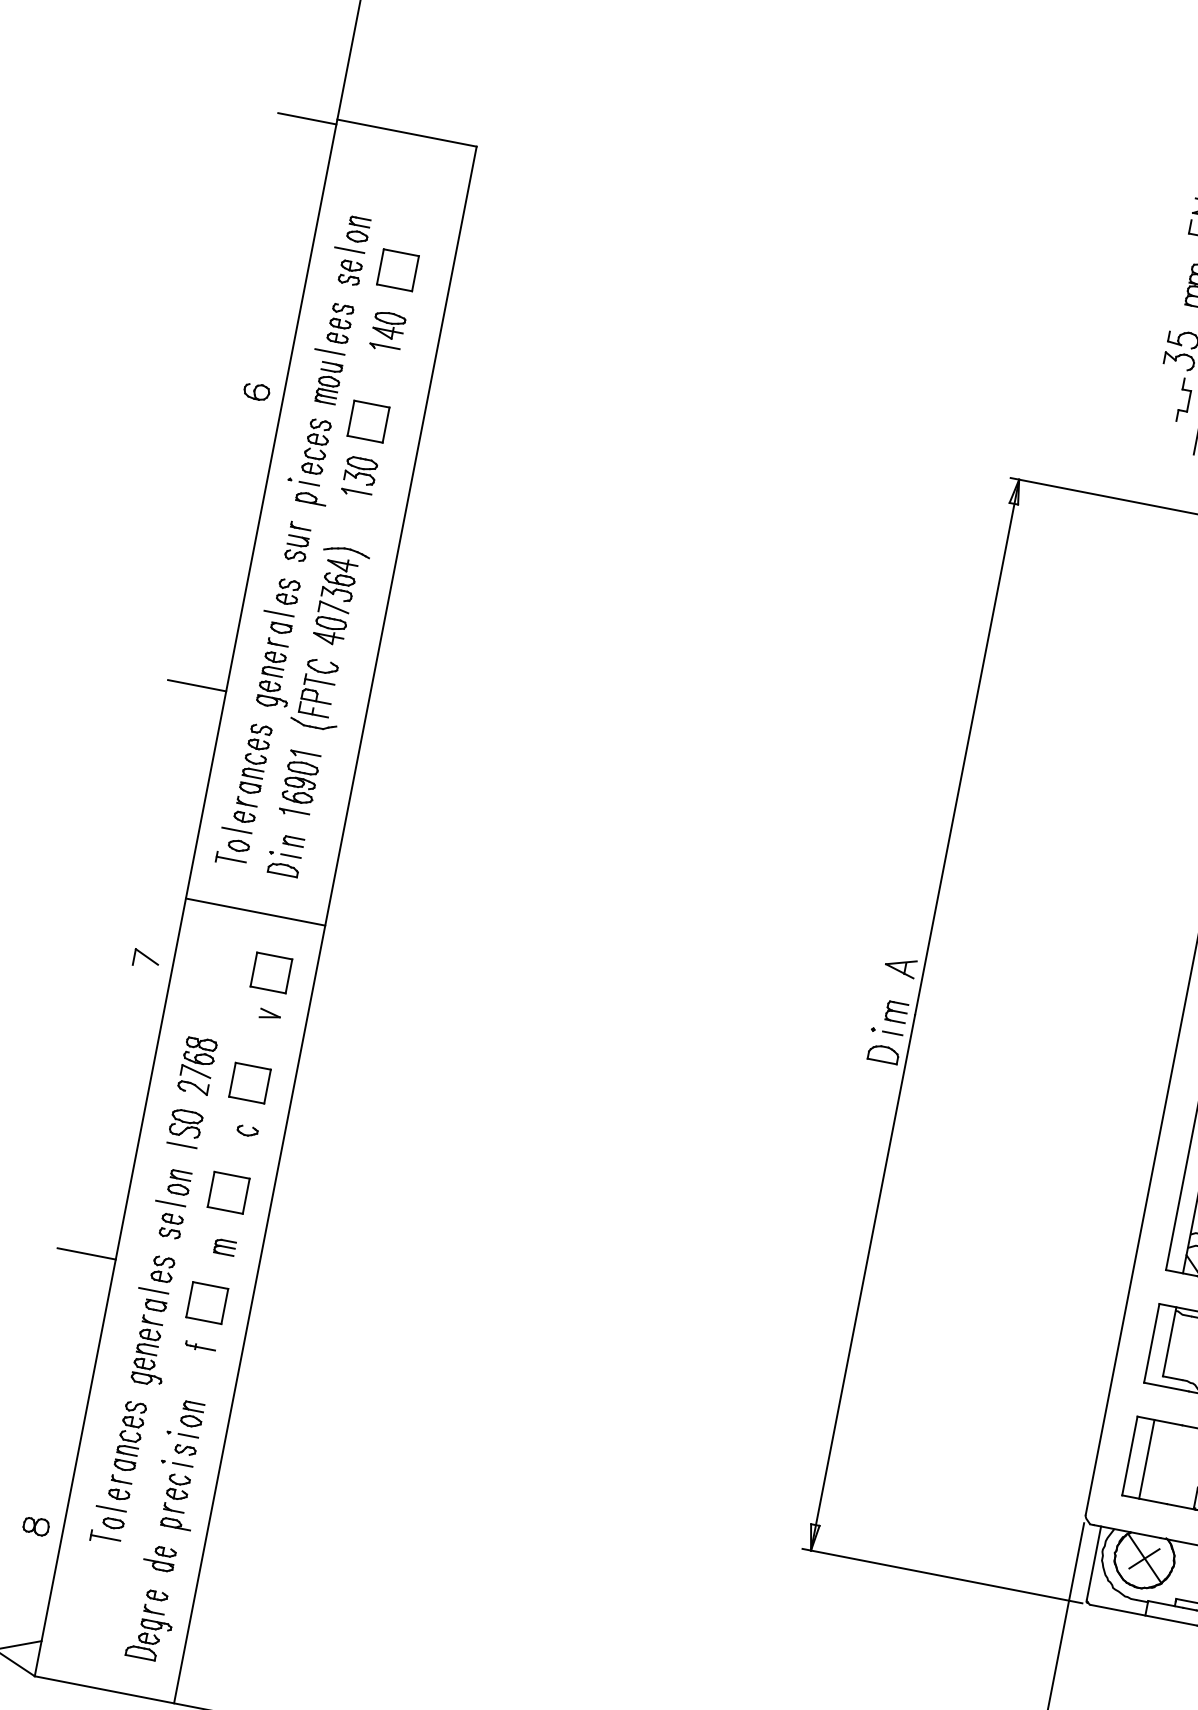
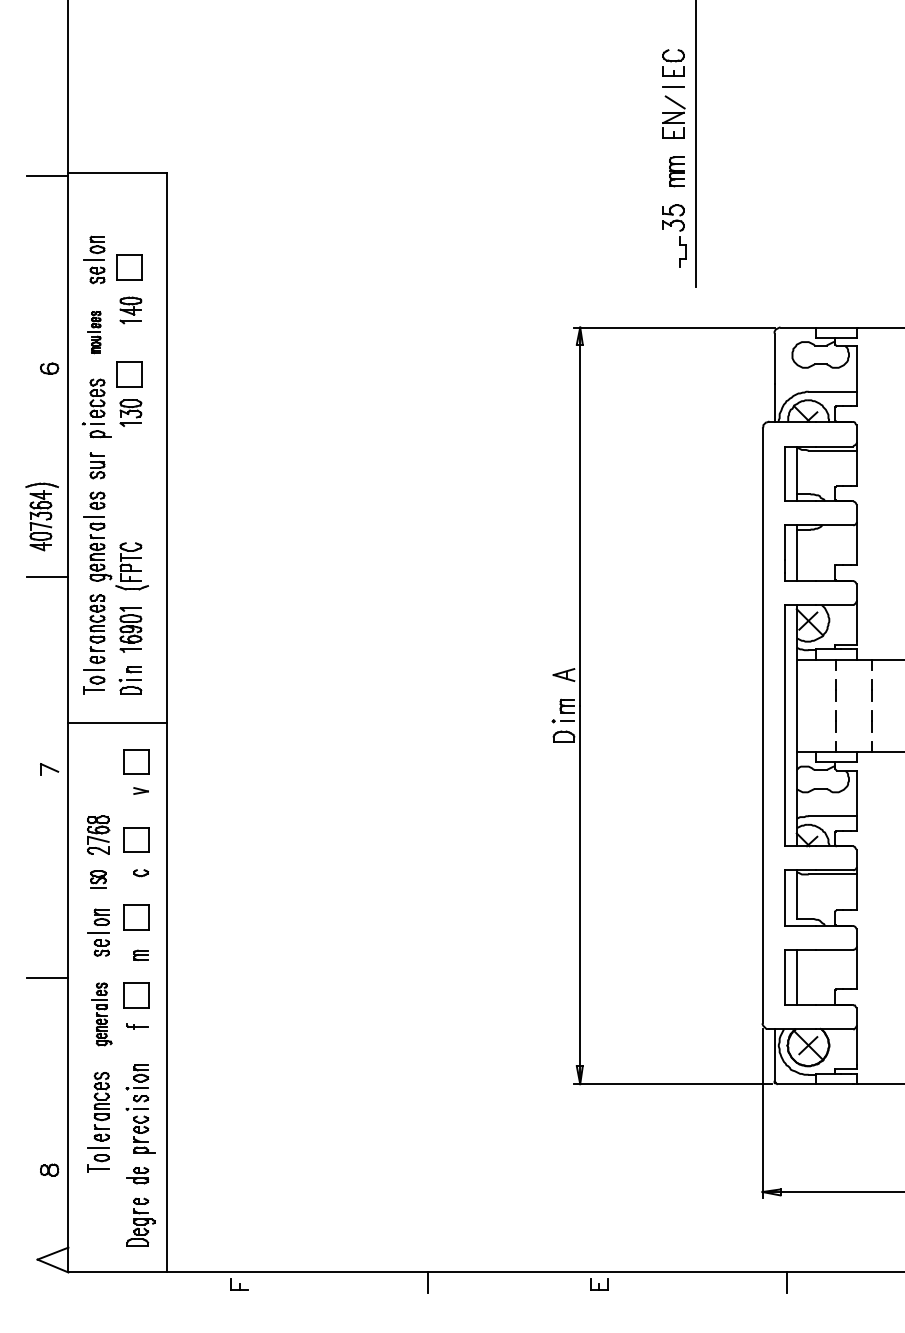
part: (330, 353) -> (94, 332), size x0.6
part: (337, 595) -> (41, 516), moved
part: (185, 1128) -> (98, 879), size x0.7
part: (152, 1320) -> (101, 1014), size x0.7

